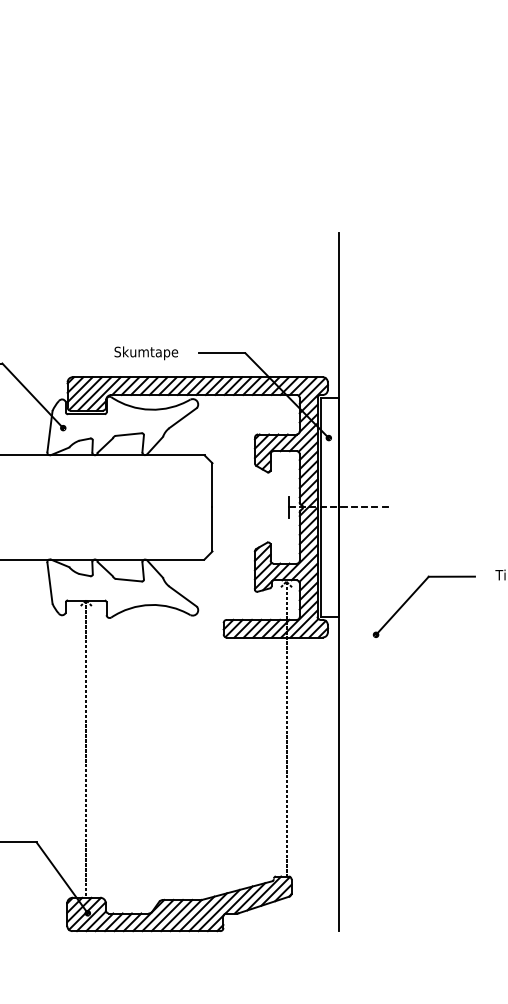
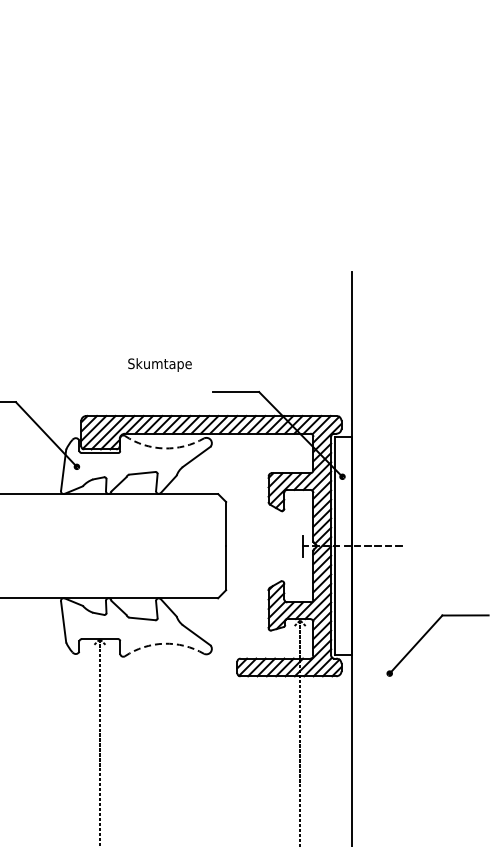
text: (146, 353) -> (160, 365), moved
arc: (150, 409) -> (164, 448), solid -> dashed
arc: (150, 605) -> (164, 644), solid -> dashed

